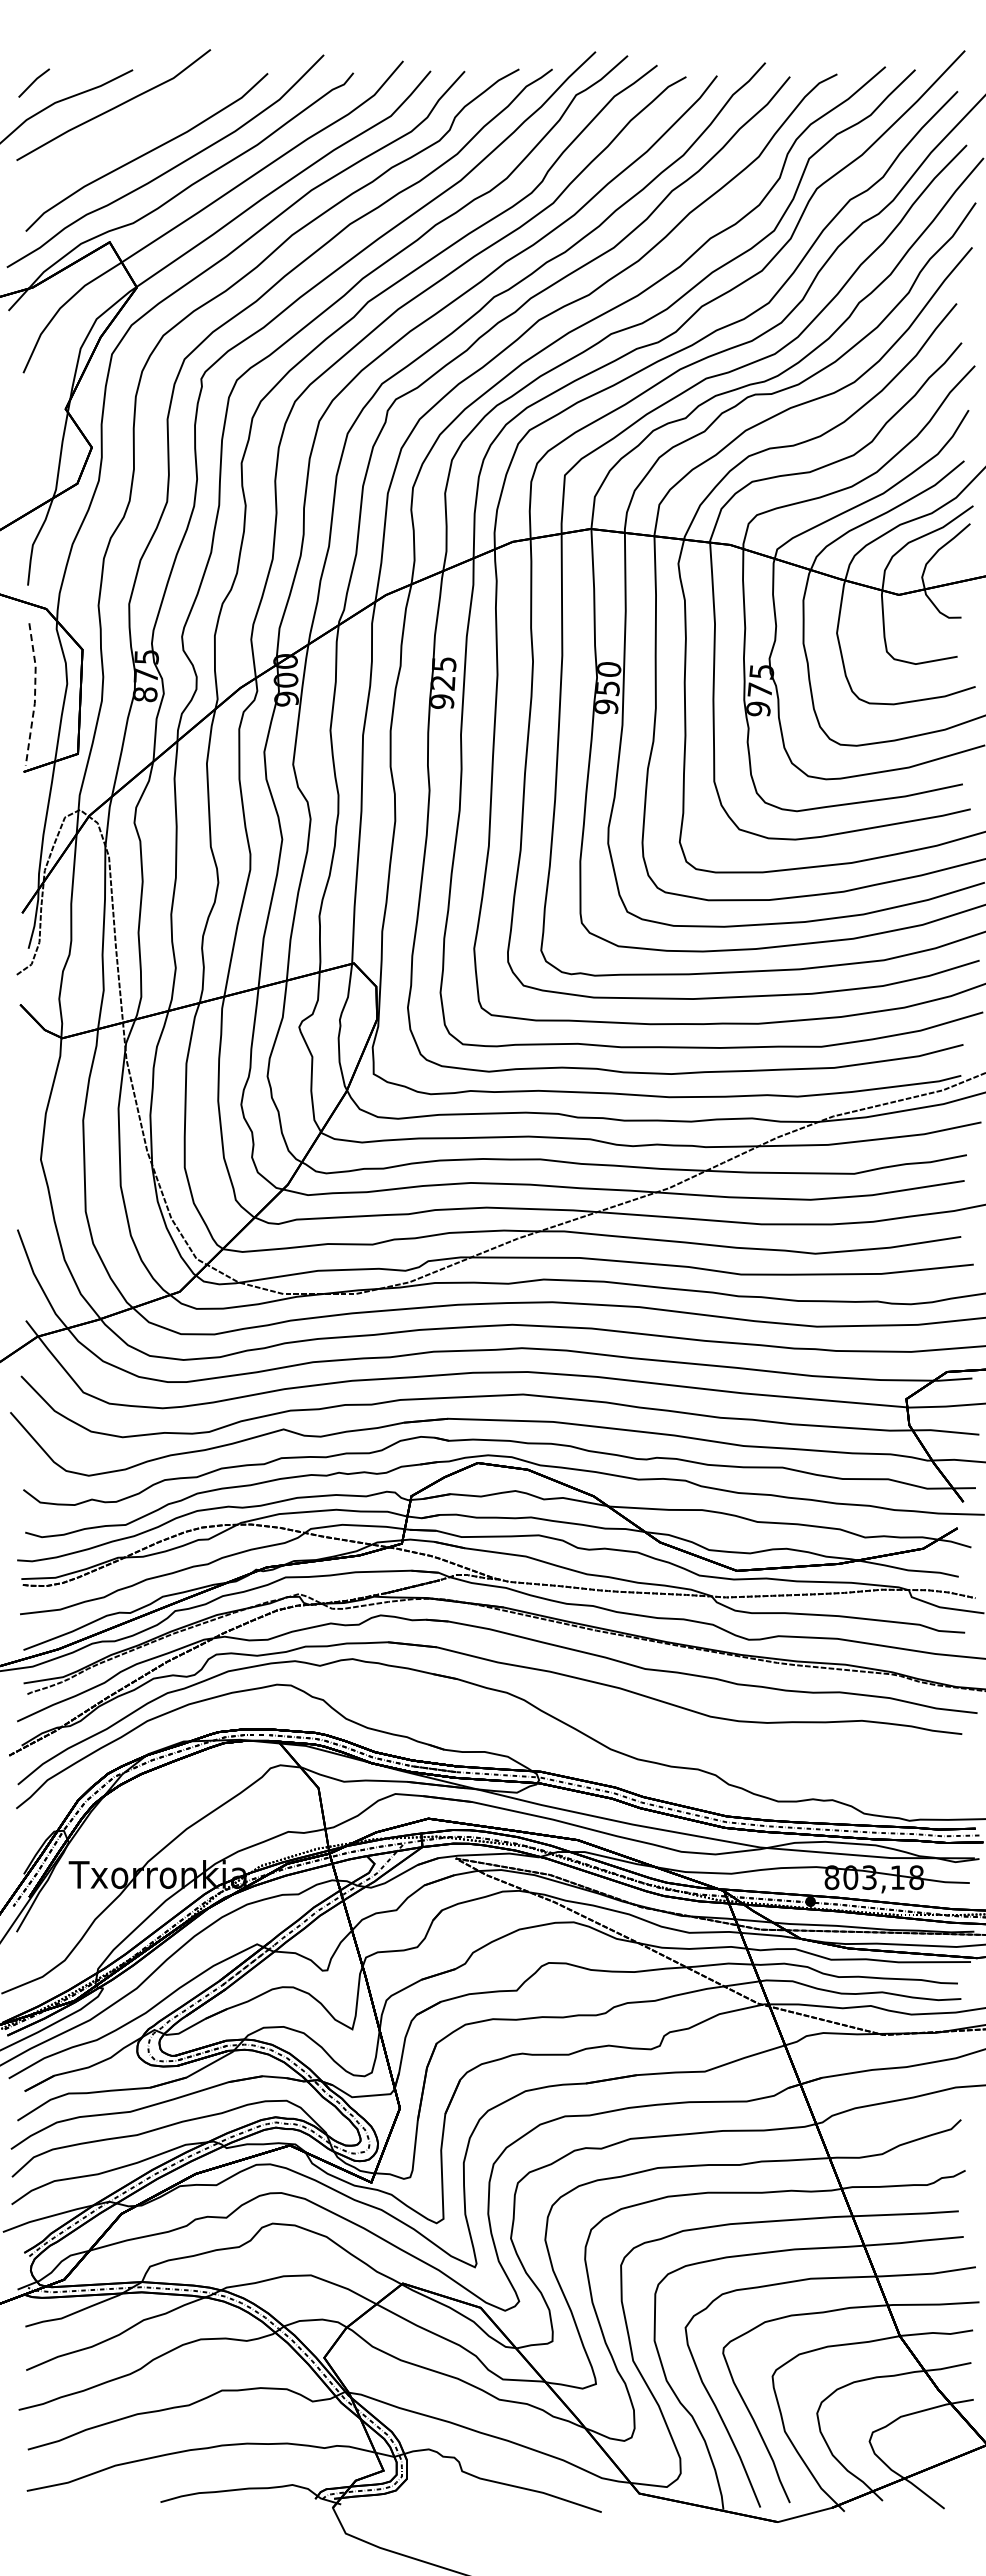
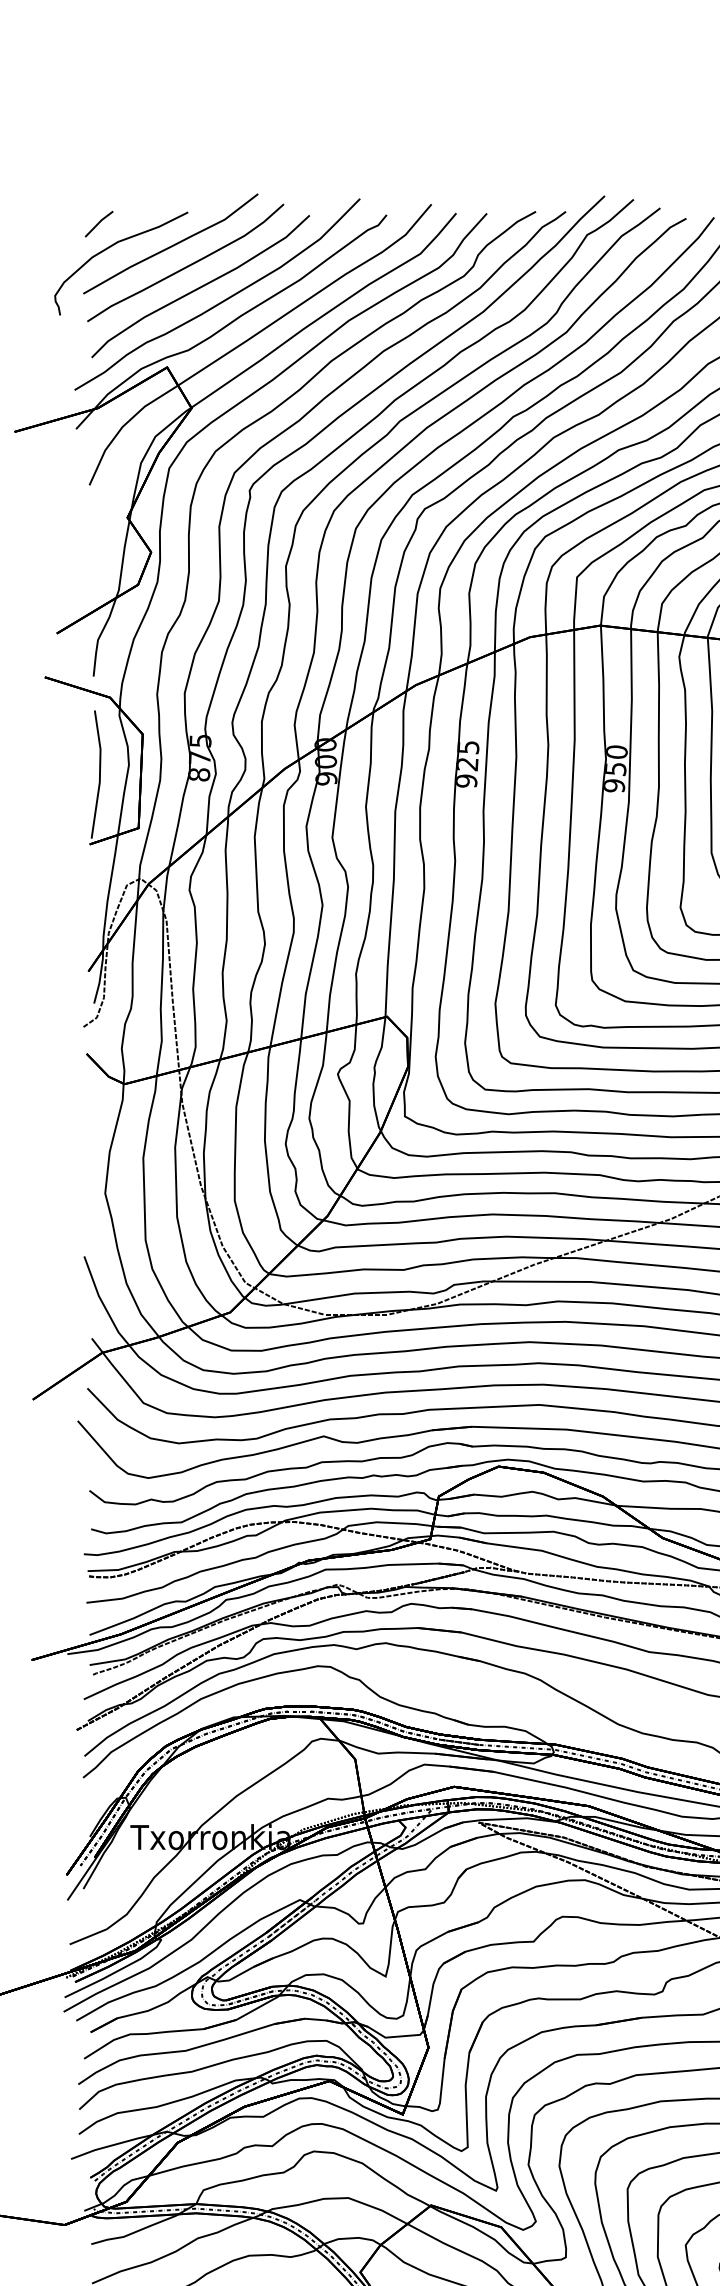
curve: (131, 129) -> (186, 265), added
line: (35, 695) -> (100, 775), dashed -> solid

